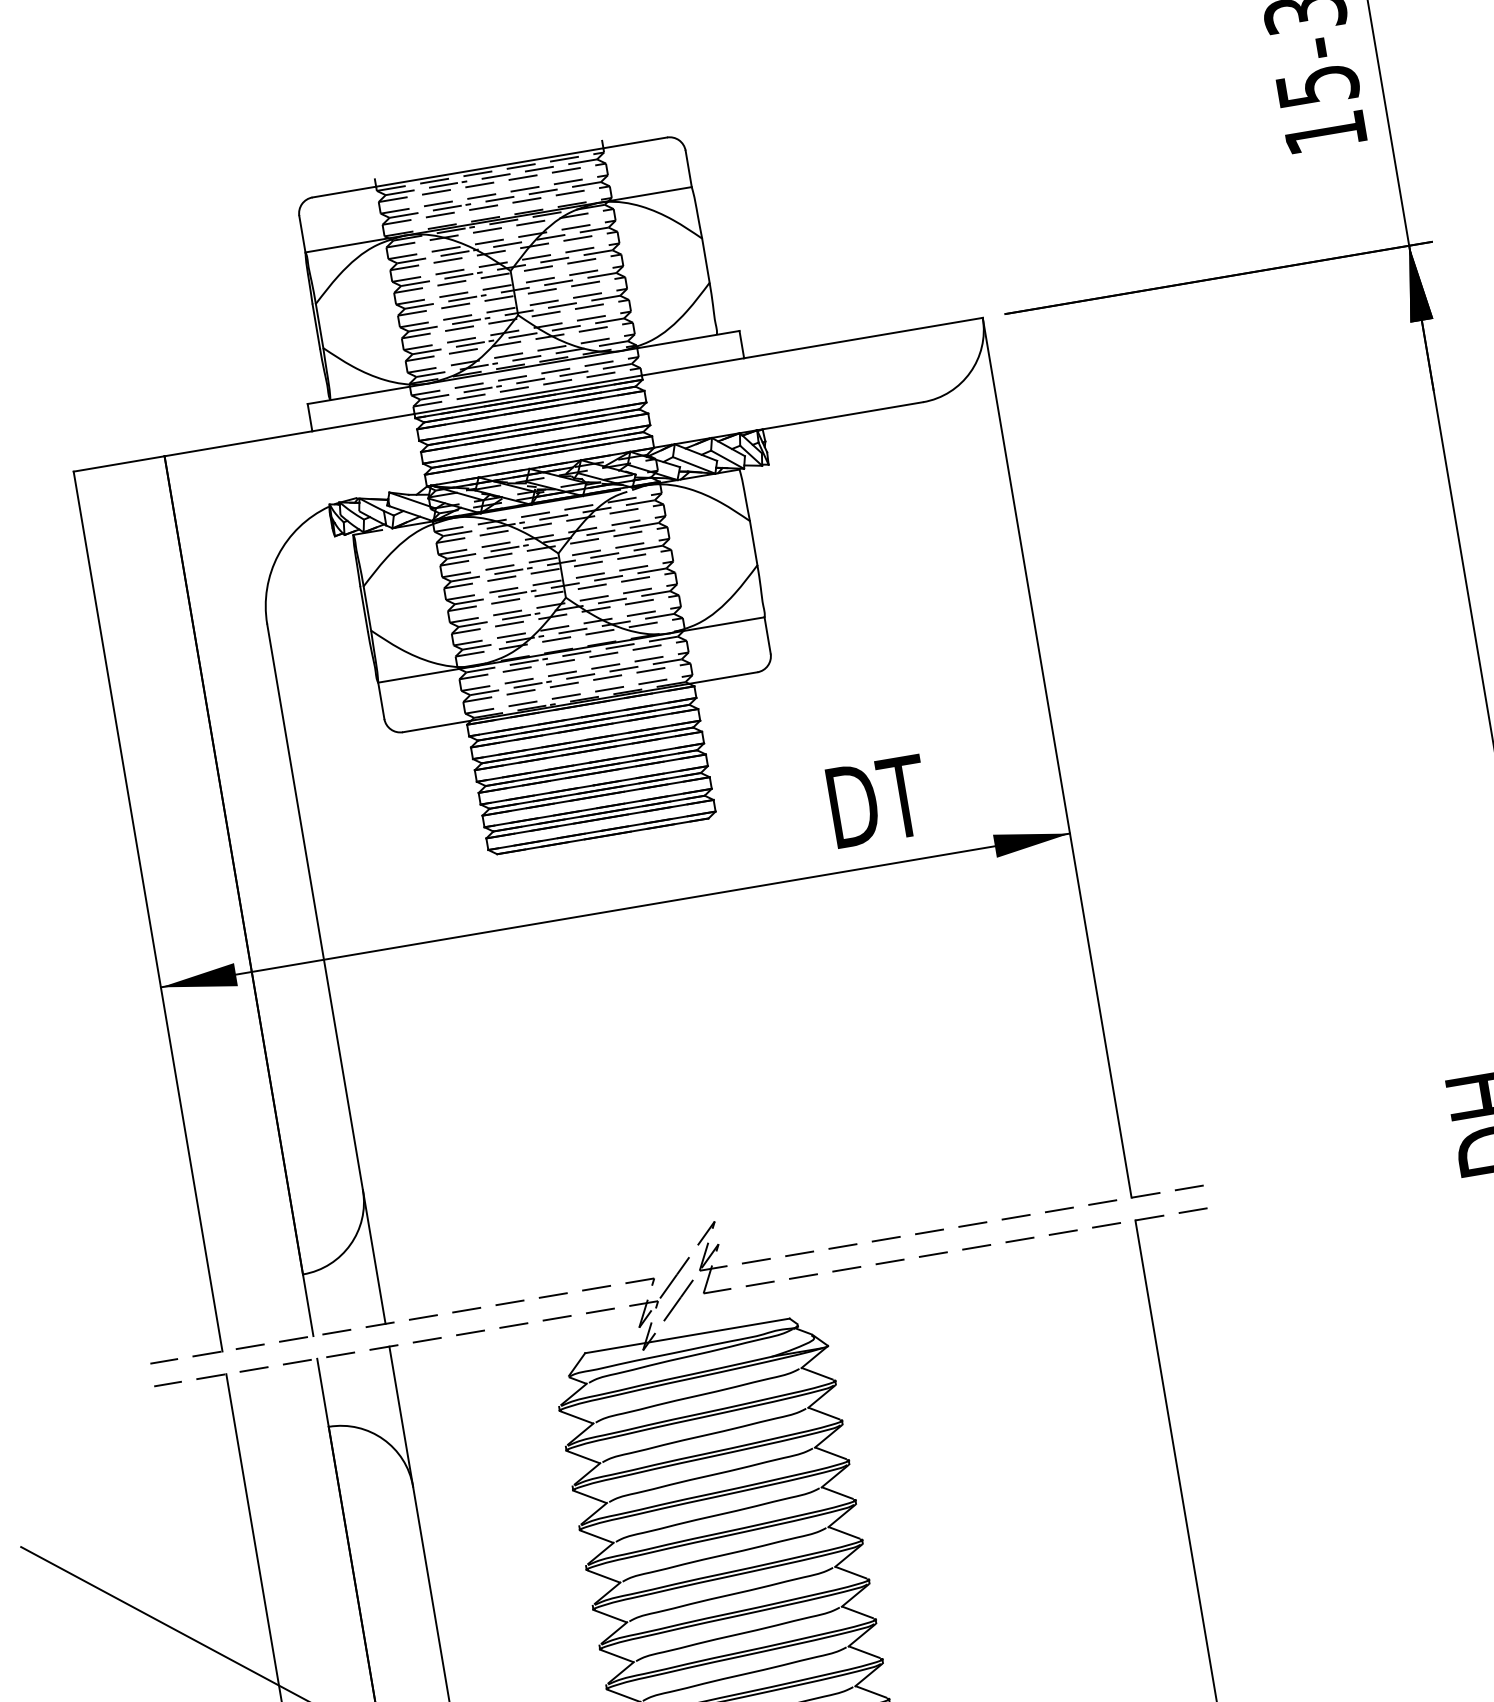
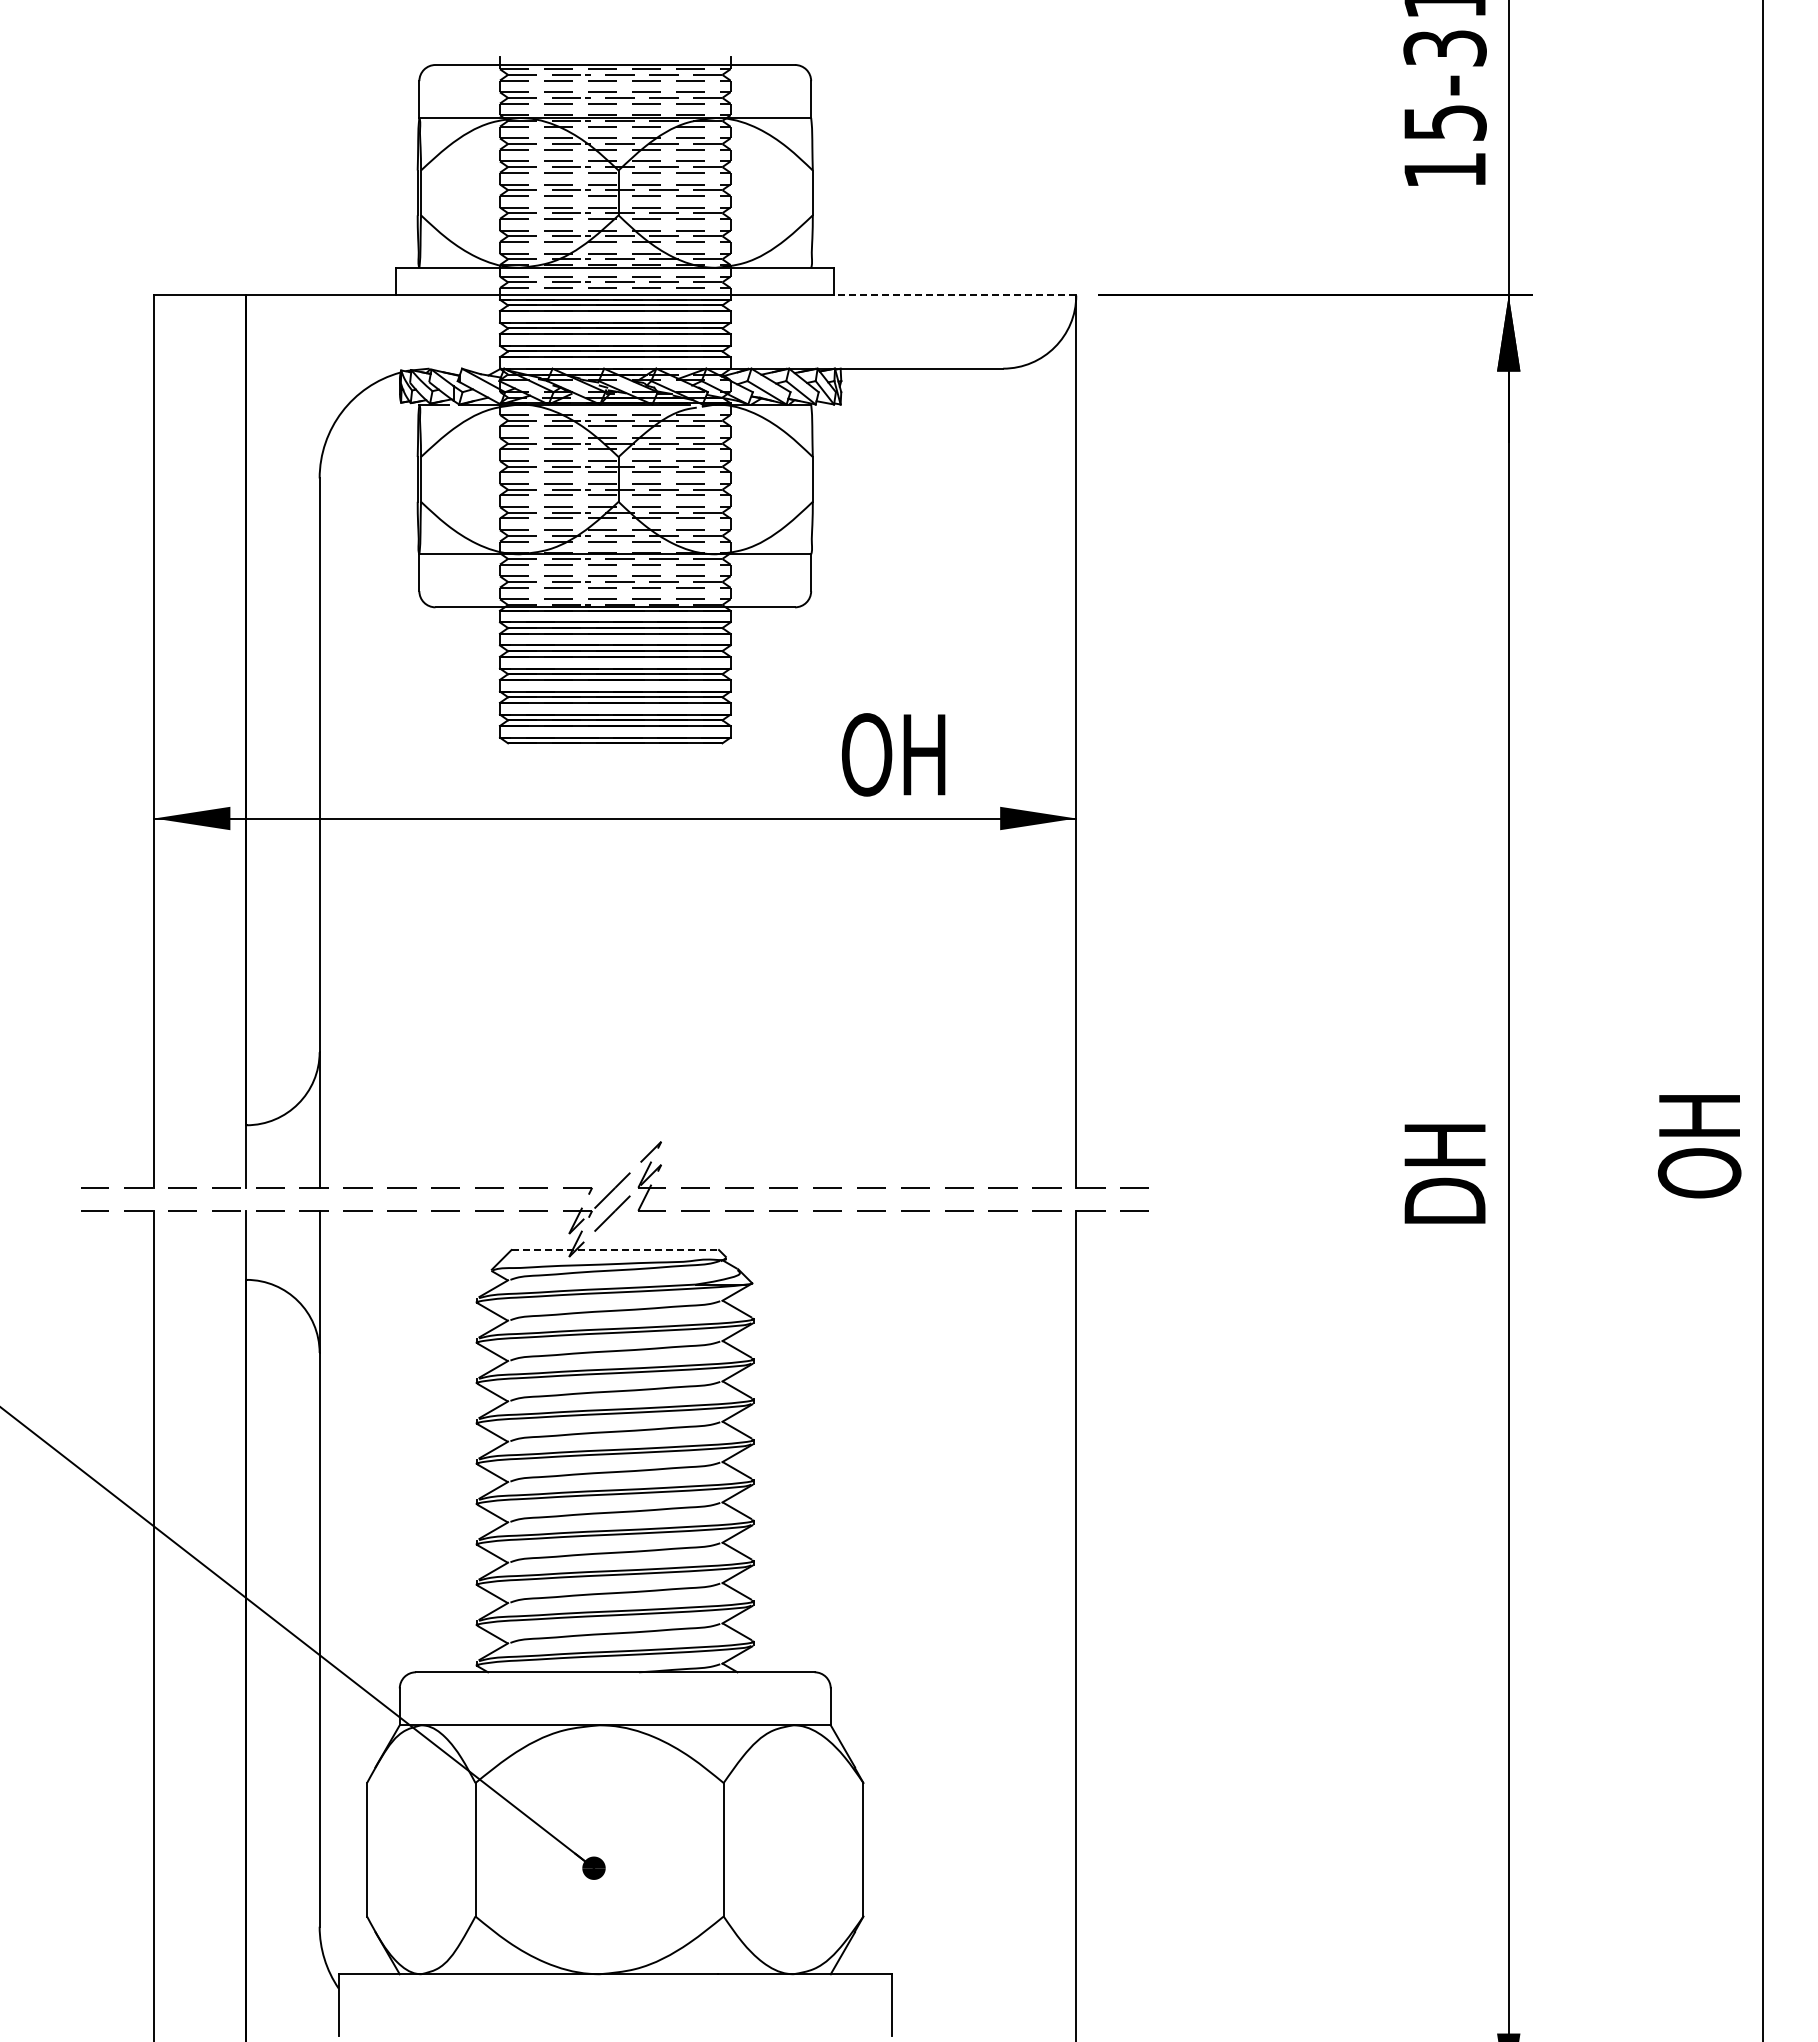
line: (862, 338) -> (954, 295), solid -> dashed
text: (879, 800) -> (893, 754), DT -> OH
line: (687, 1336) -> (615, 1250), solid -> dashed

